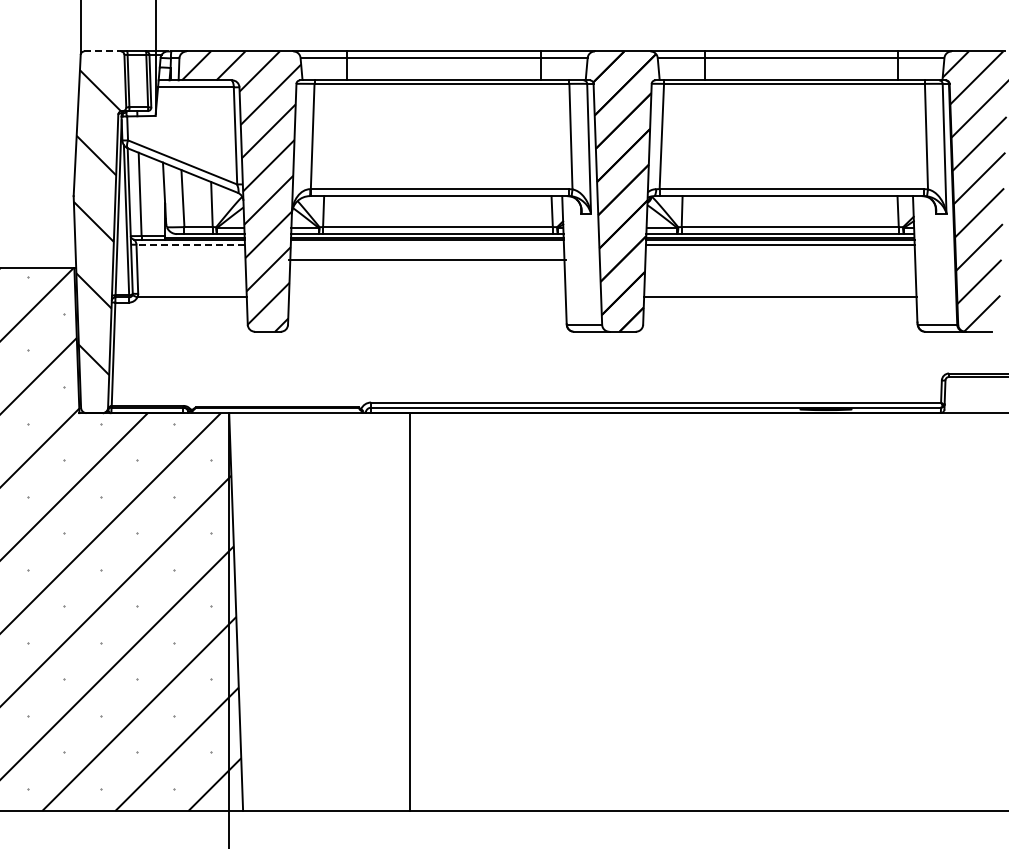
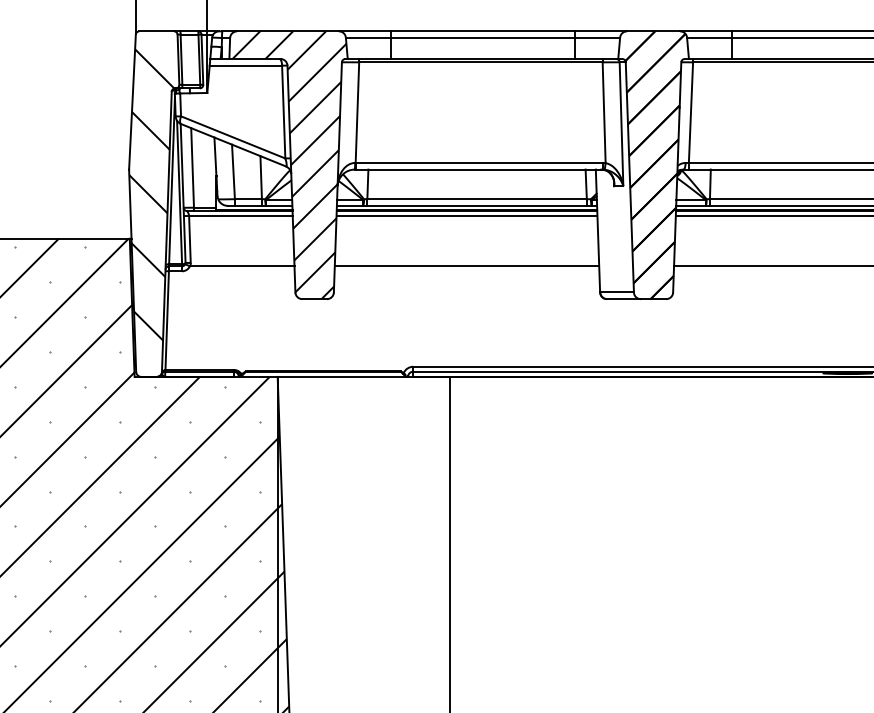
line: (103, 51) -> (157, 31), dashed -> solid
line: (190, 244) -> (240, 215), dashed -> solid
line: (426, 244) -> (466, 215), added
line: (427, 260) -> (467, 266), moved

